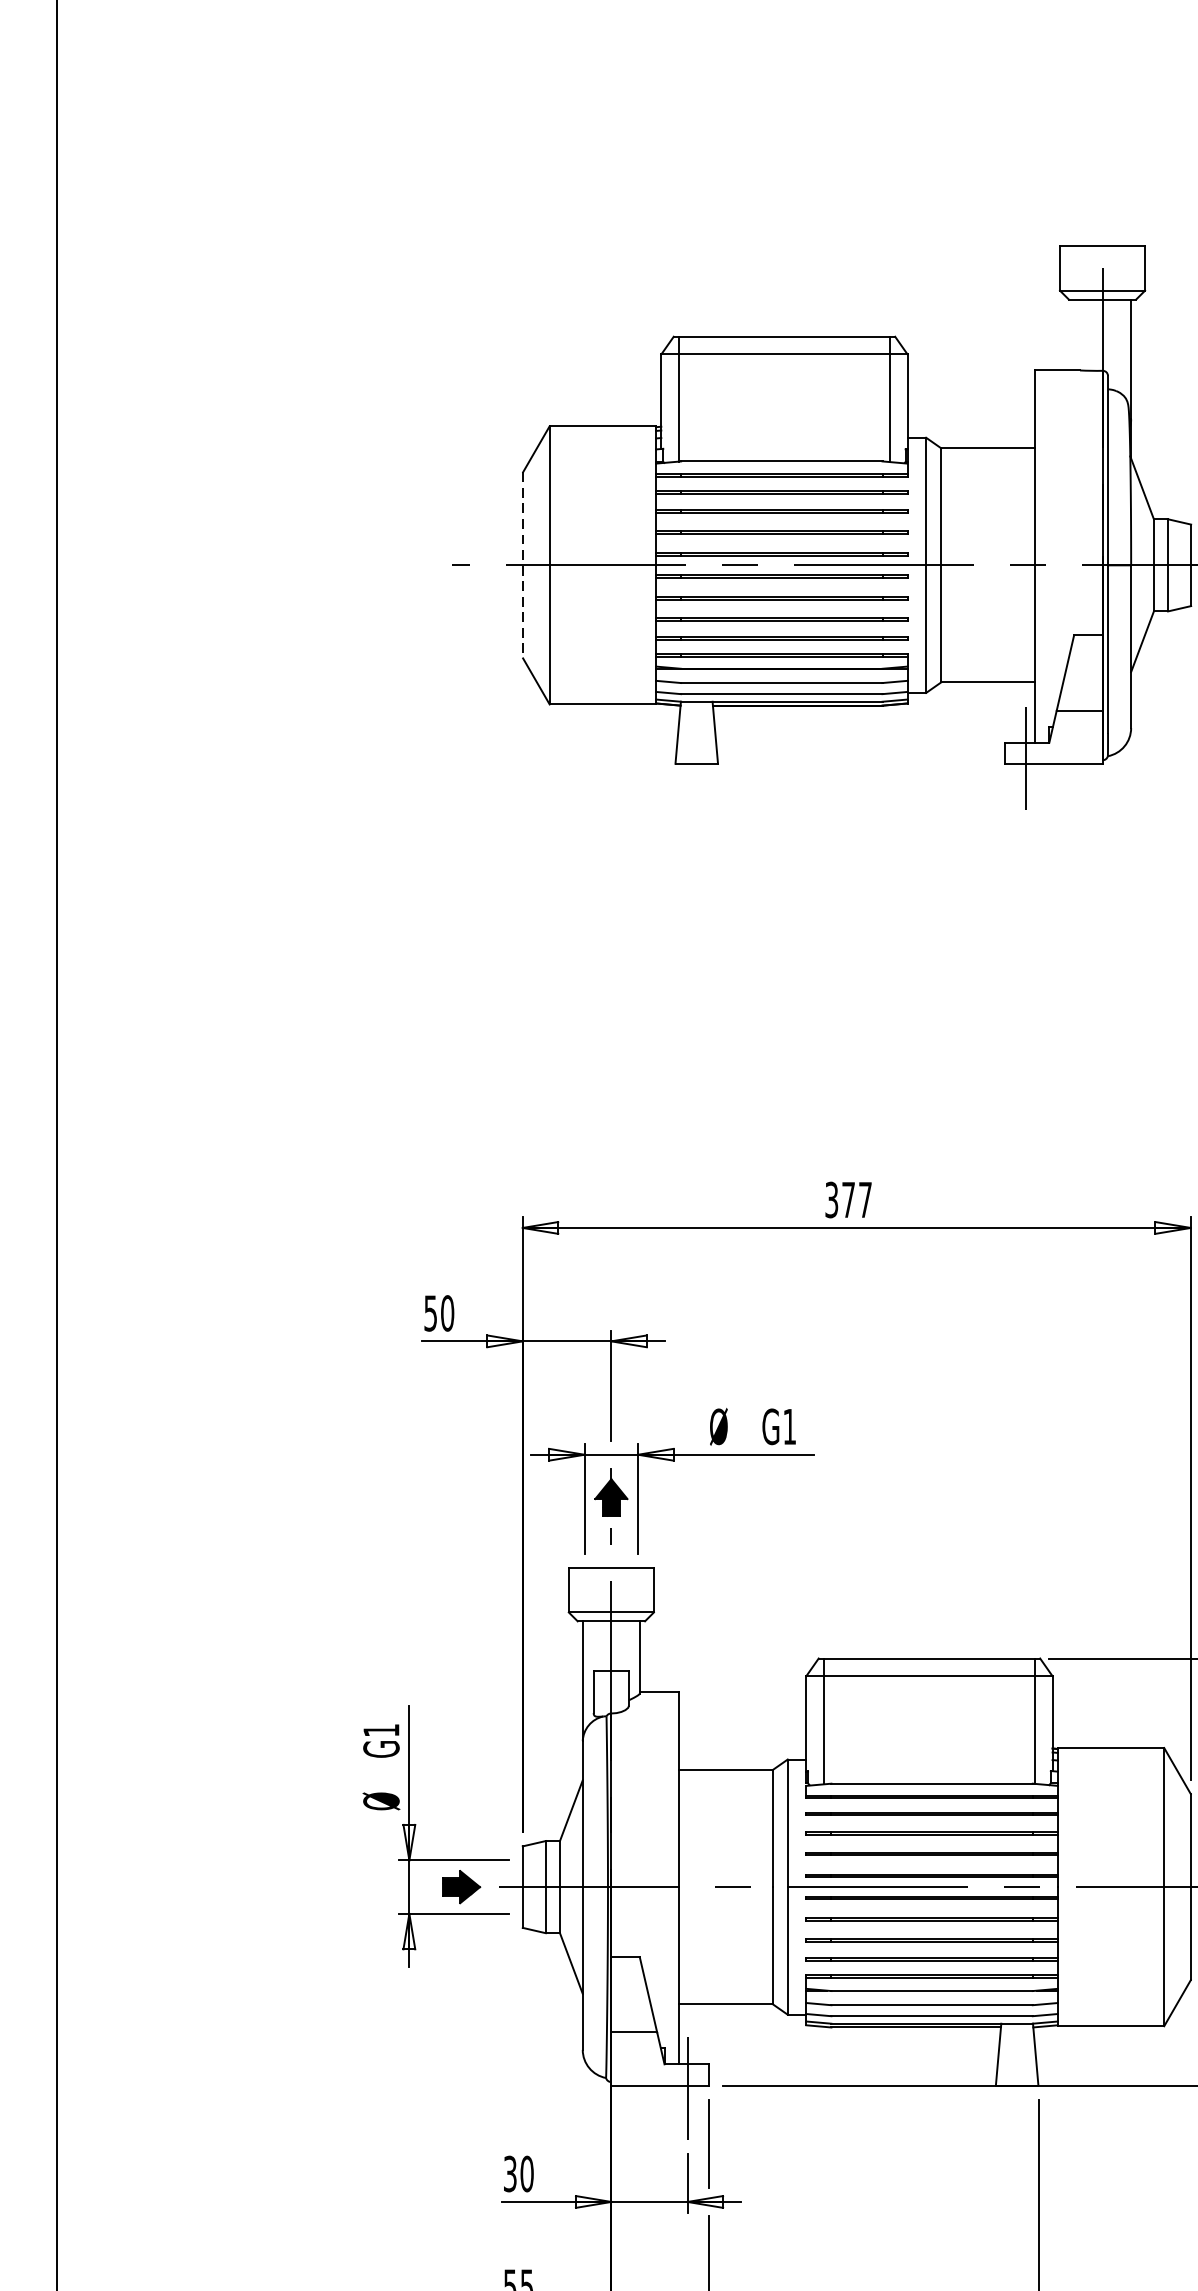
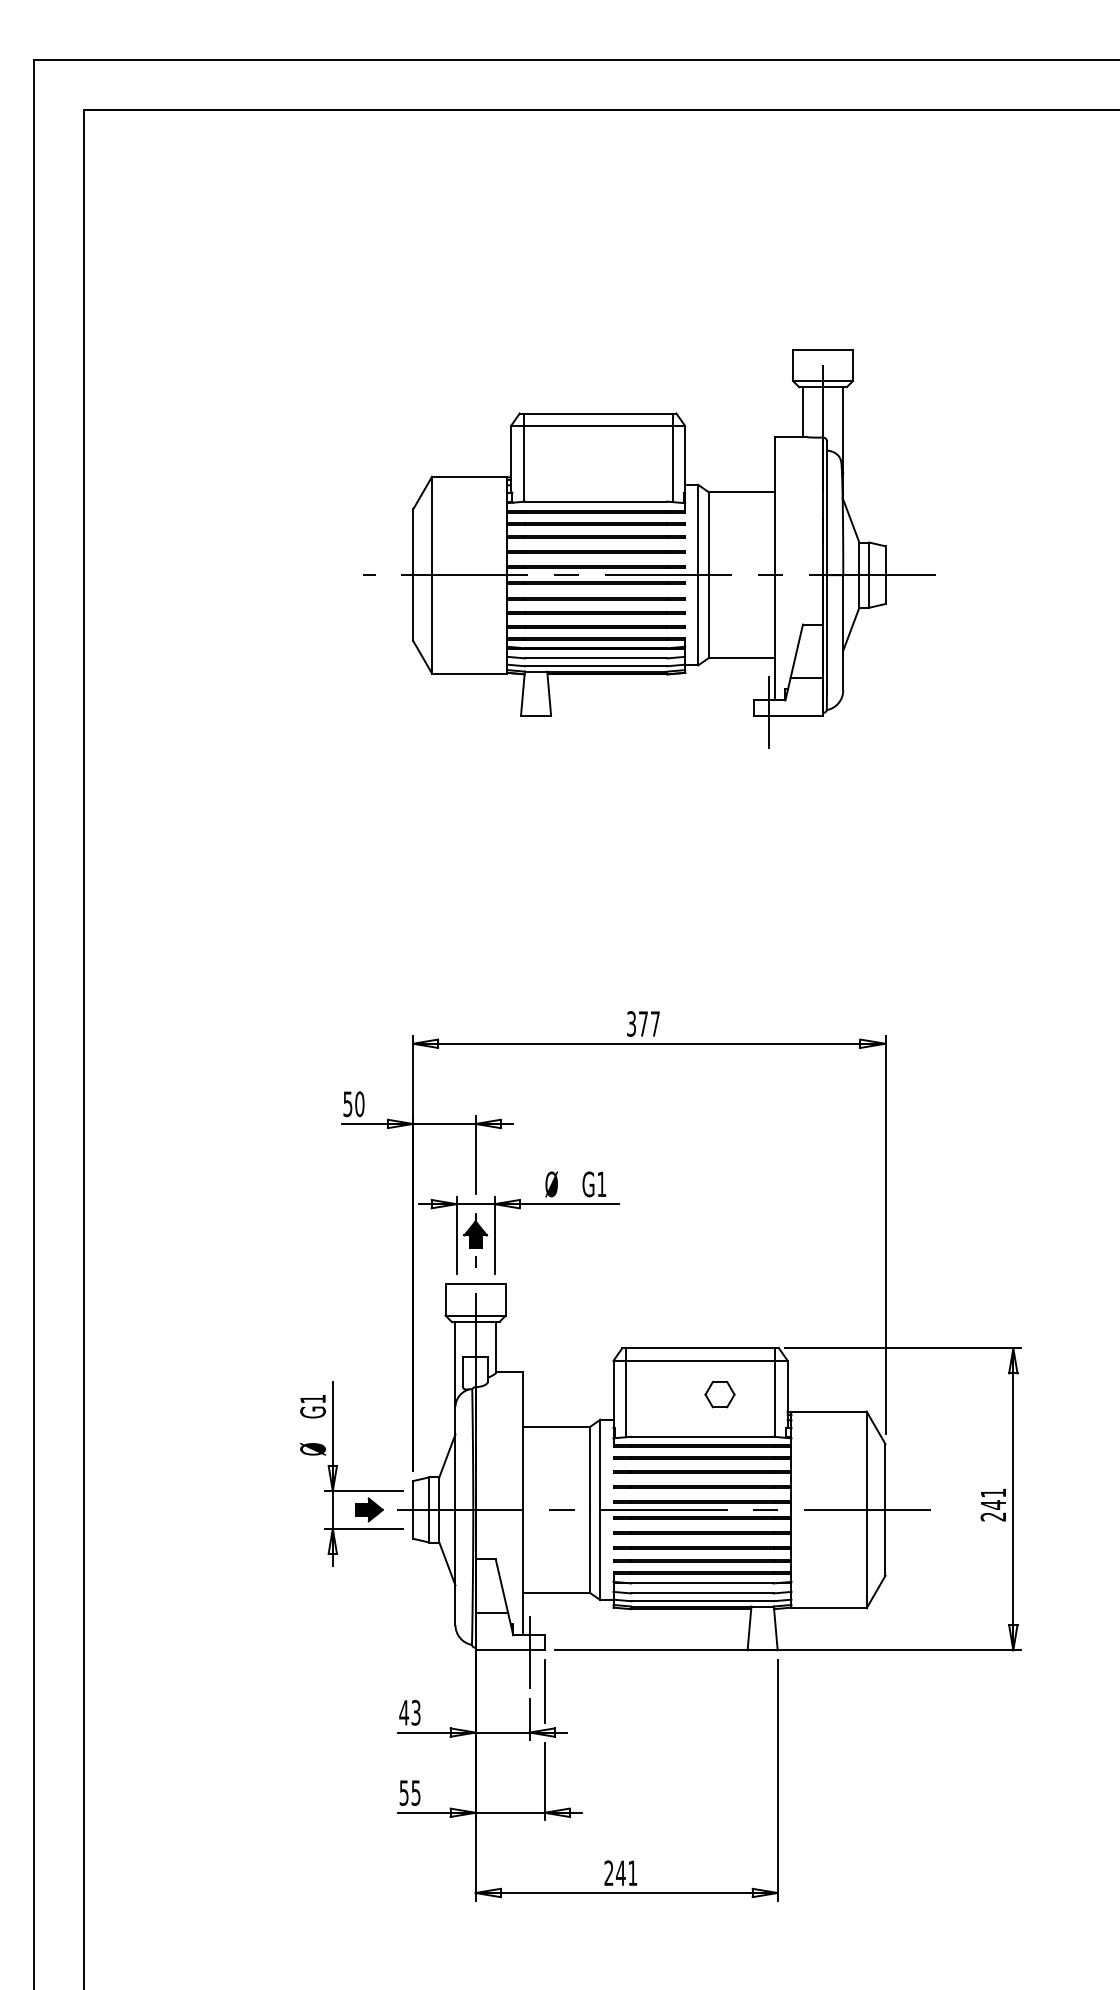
line: (1073, 335) -> (802, 412), added
line: (523, 565) -> (413, 575), dashed -> solid
part: (956, 1723) -> (719, 1394), added
text: (517, 2173) -> (409, 1712), 30 -> 43

